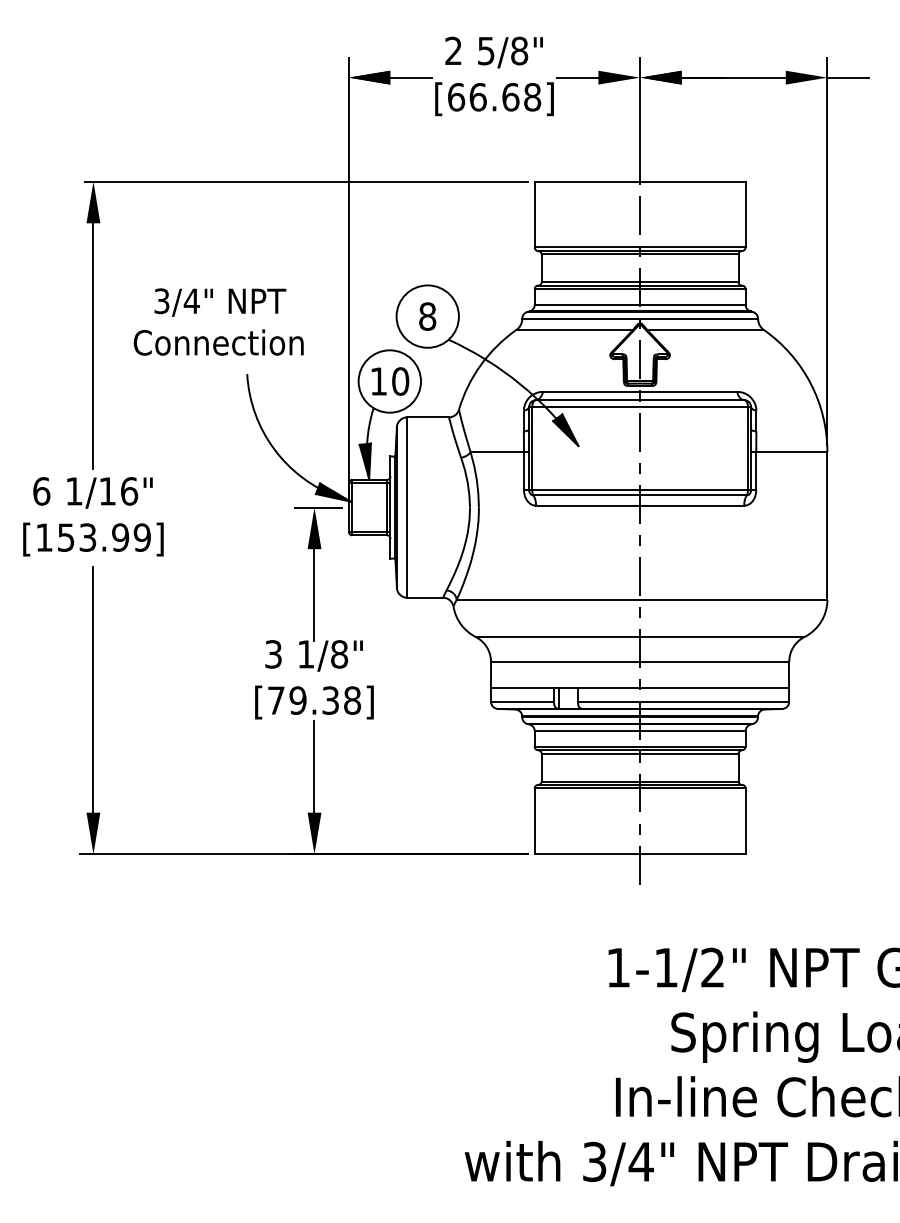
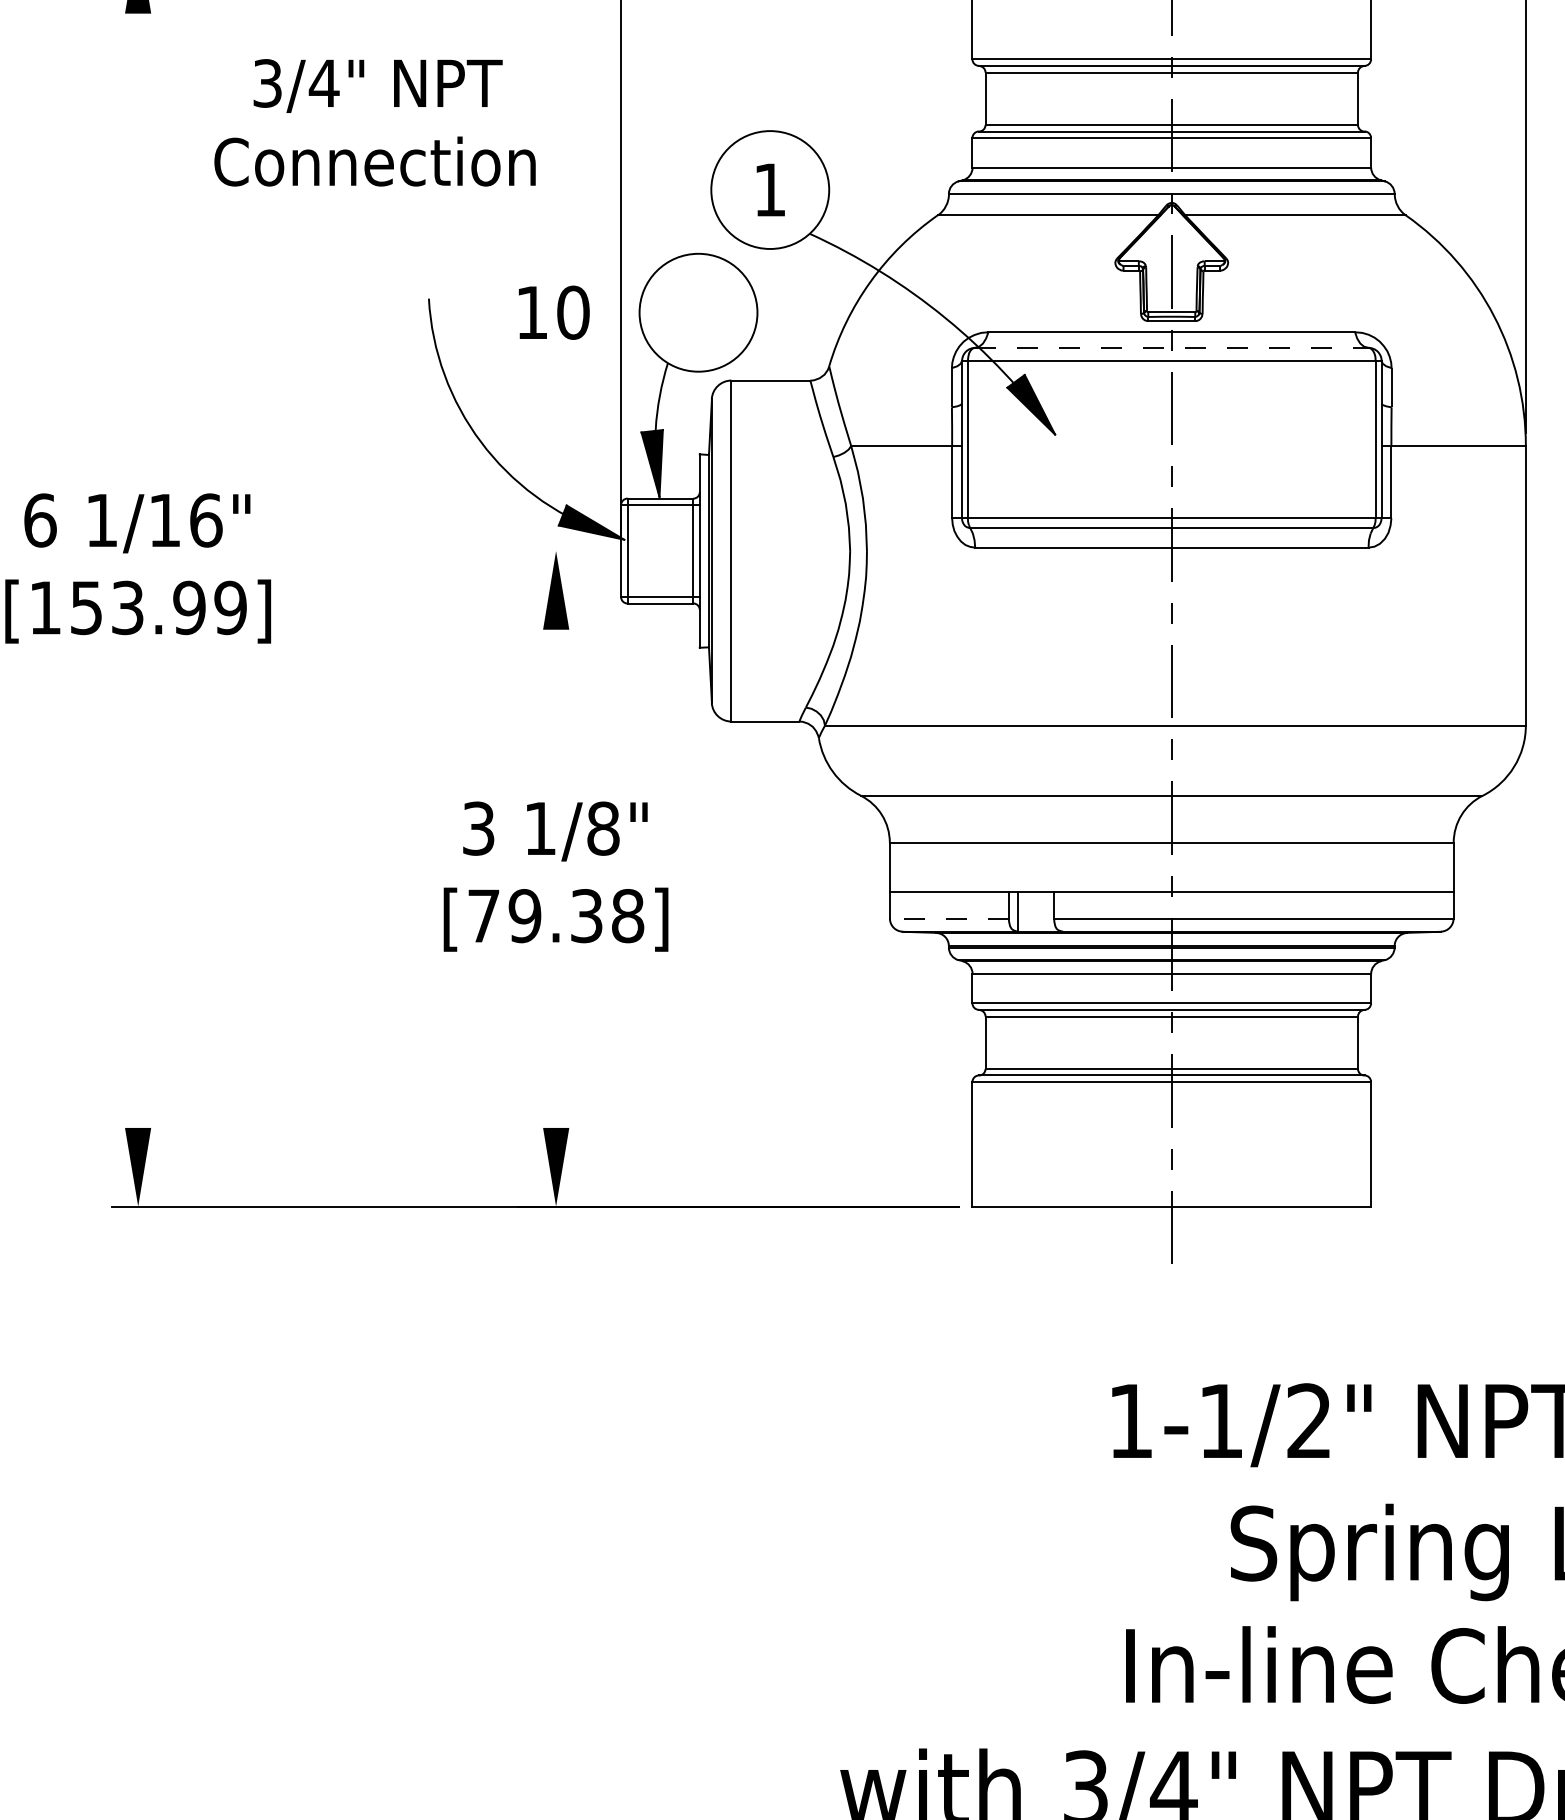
text: (427, 316) -> (769, 189), 8 -> 1
text: (218, 321) -> (374, 121), moved
line: (93, 345) -> (138, 244), removed
text: (390, 381) -> (554, 312), moved
line: (640, 400) -> (1172, 348), solid -> dashed
line: (318, 507) -> (563, 550), removed
line: (314, 595) -> (556, 717), removed
line: (93, 689) -> (138, 895), removed
line: (521, 701) -> (947, 917), solid -> dashed
line: (314, 766) -> (556, 1040), removed

